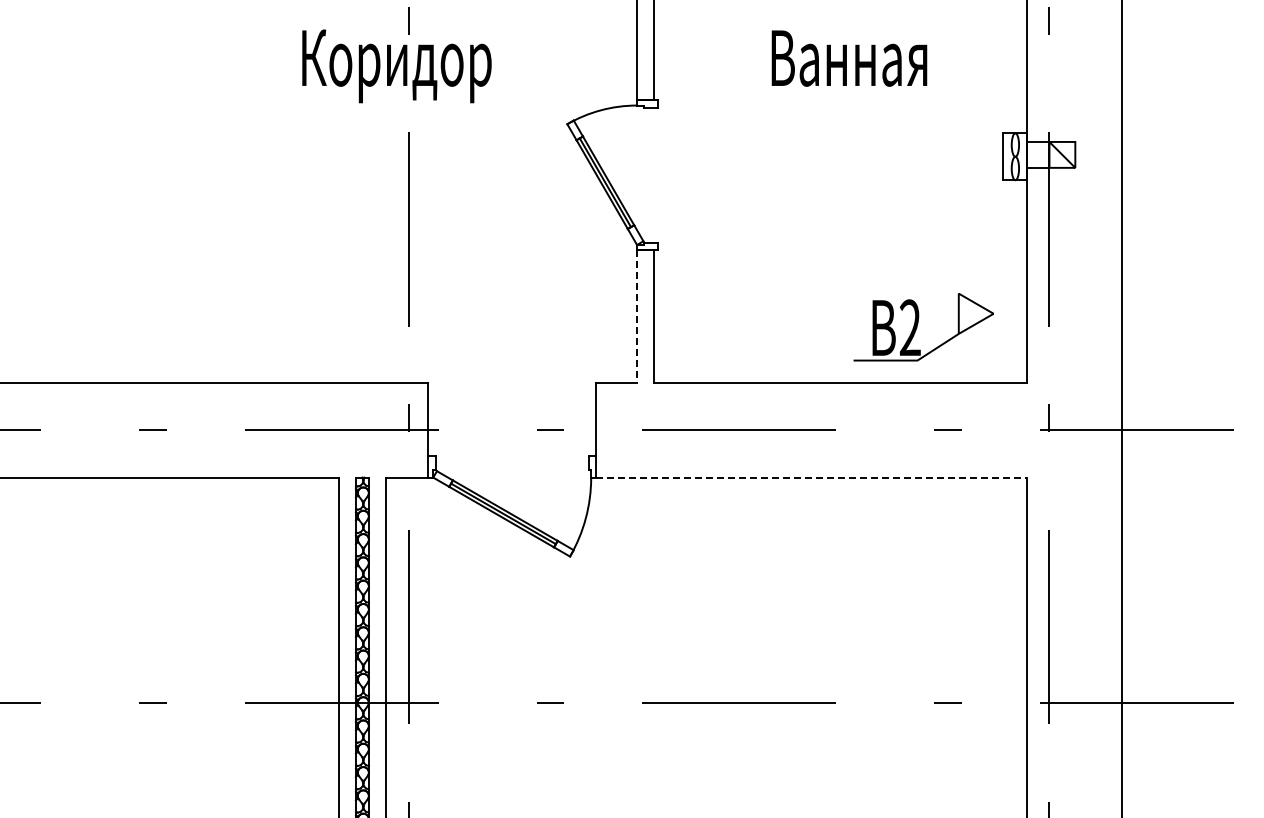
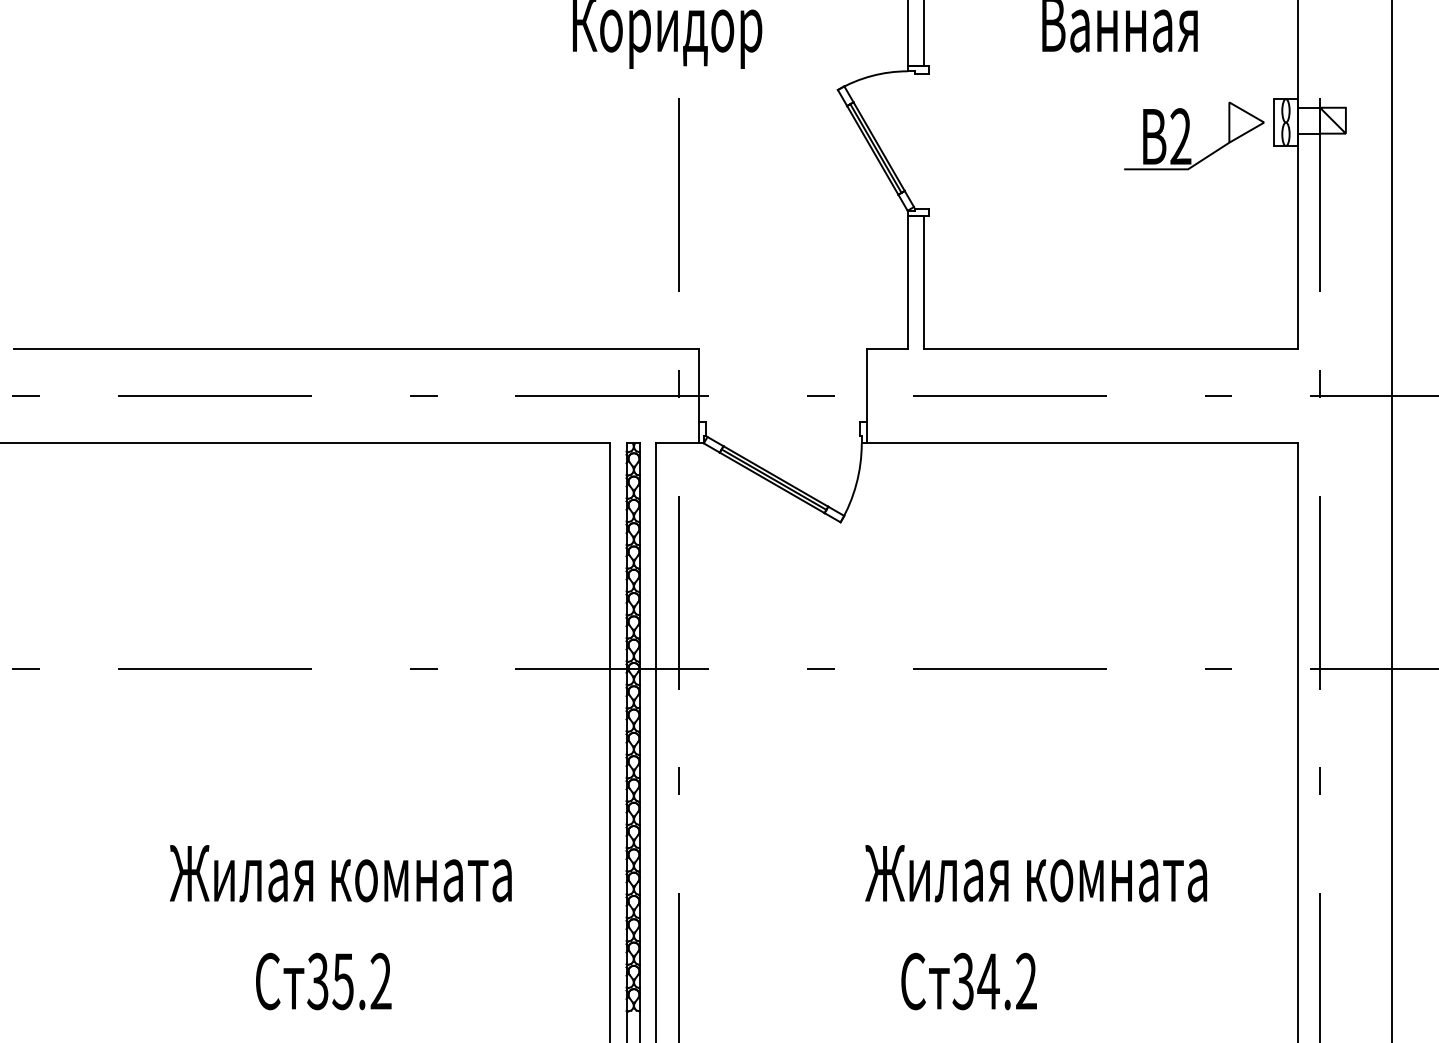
line: (636, 316) -> (907, 282), dashed -> solid
part: (923, 326) -> (1194, 135), moved
line: (811, 477) -> (1082, 443), dashed -> solid

